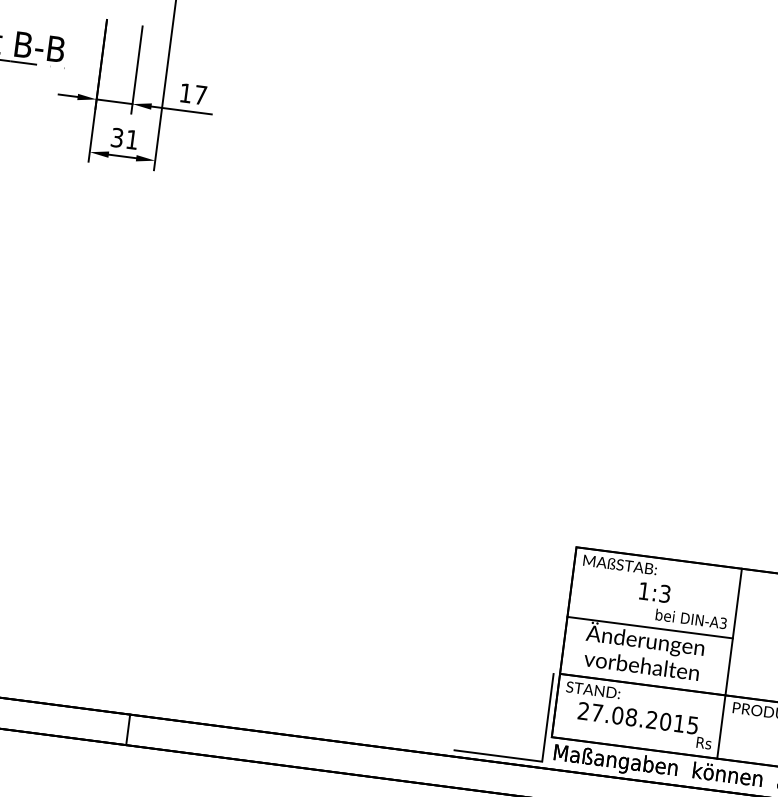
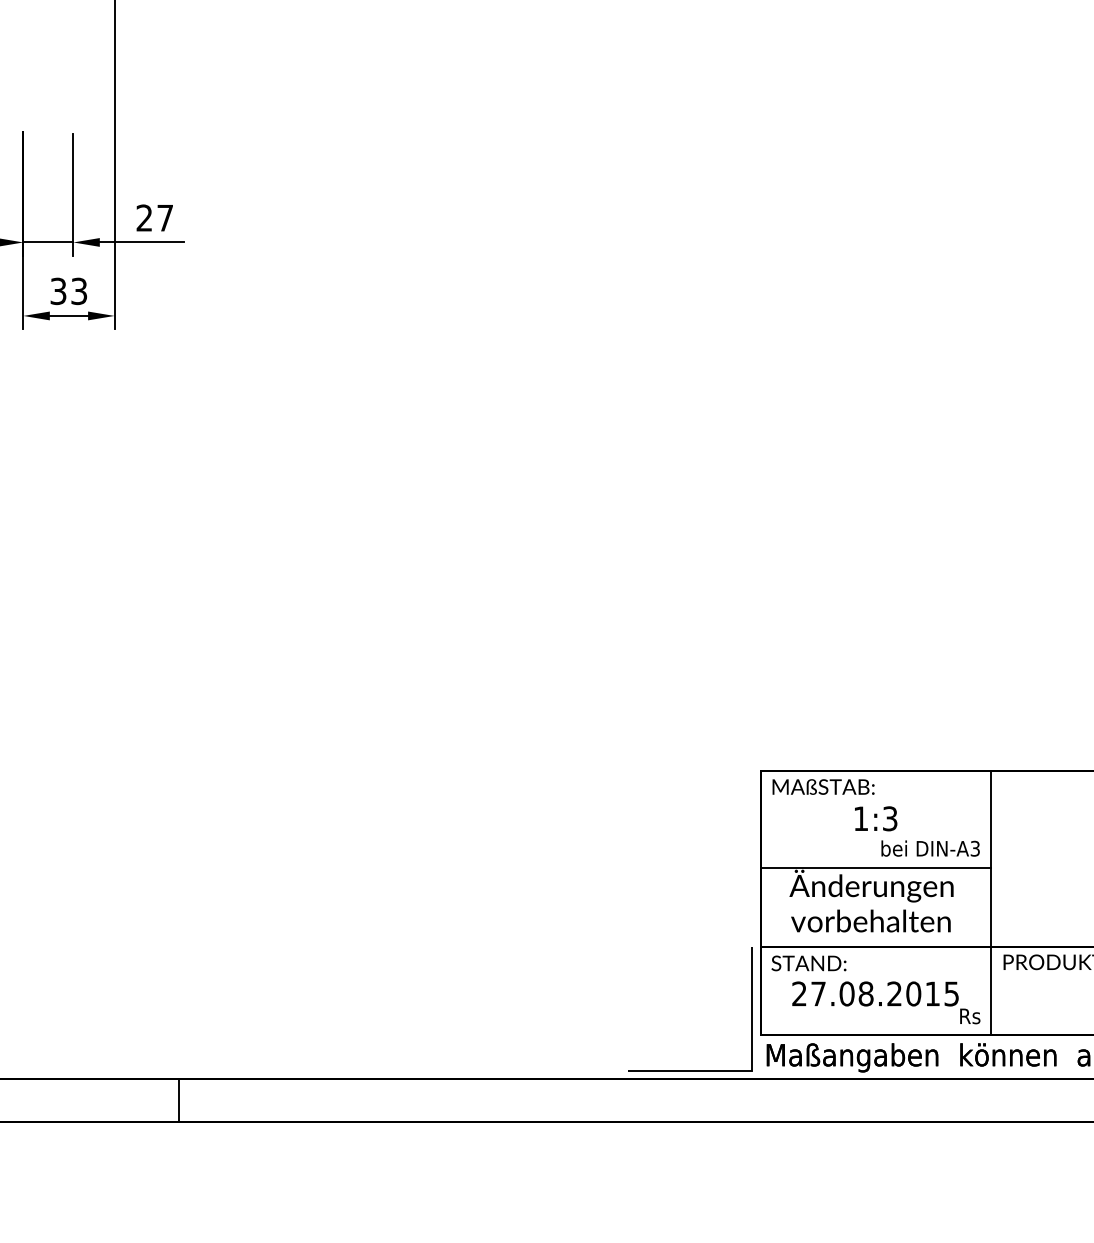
text: (185, 92) -> (143, 217), 17 -> 27
text: (132, 139) -> (79, 291), 31 -> 33

